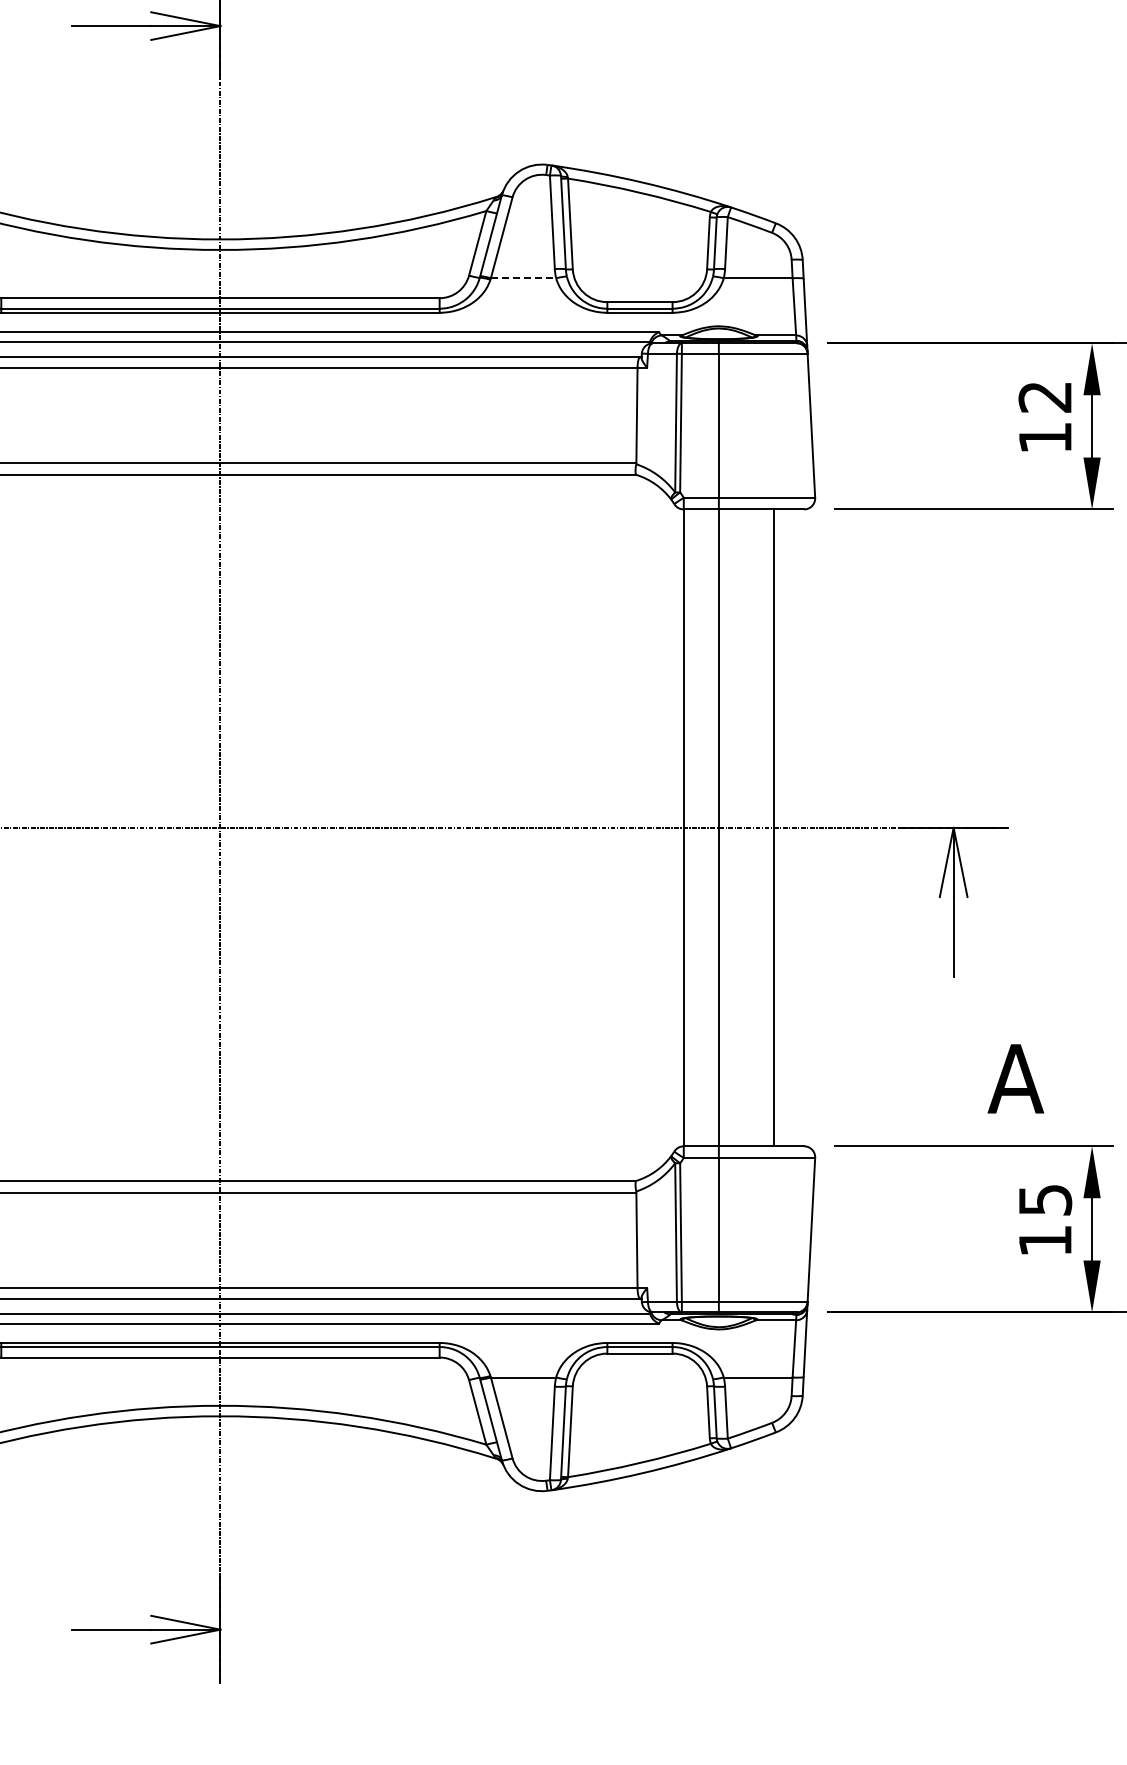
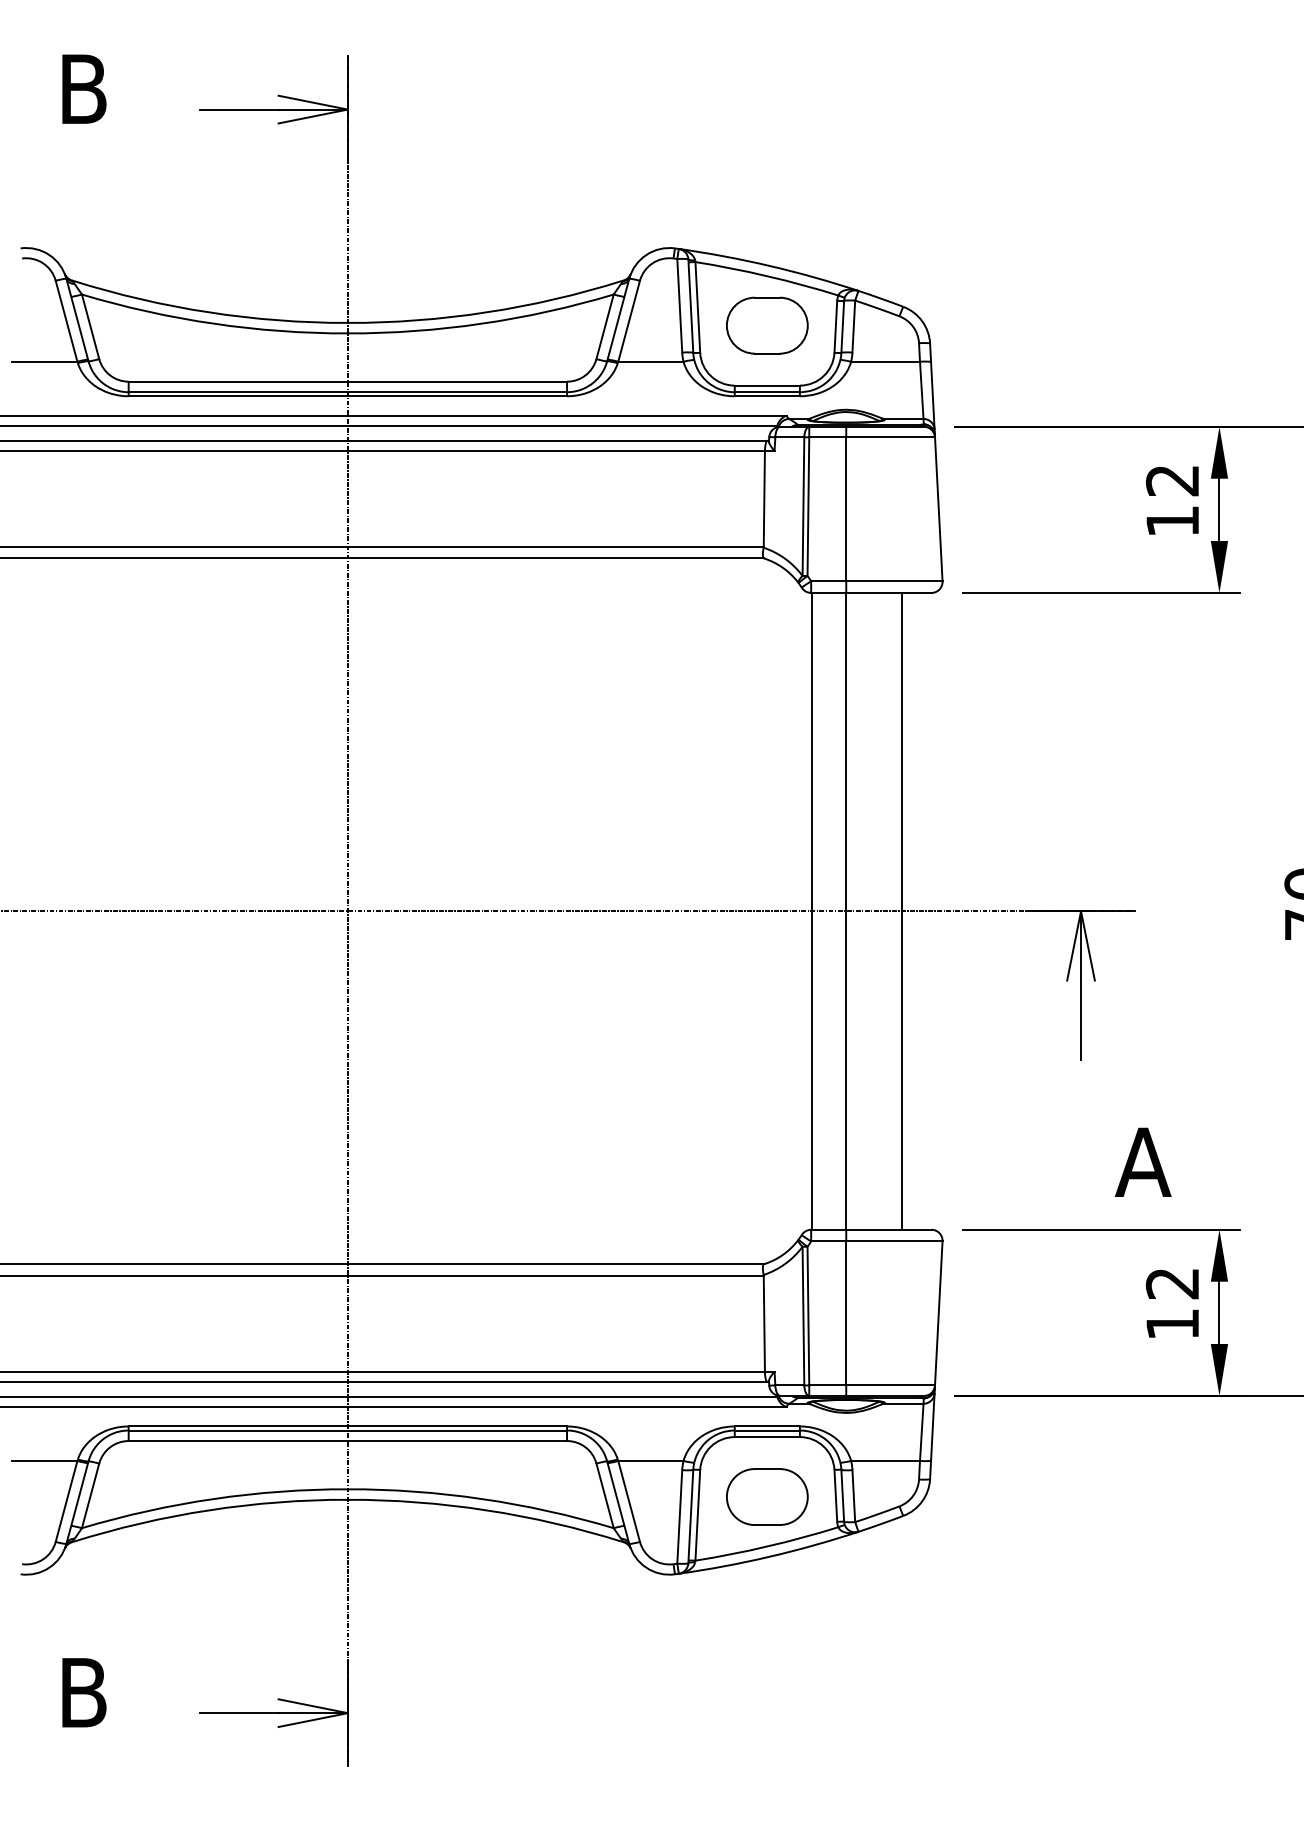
part: (640, 242) -> (767, 325), added
line: (523, 278) -> (650, 361), dashed -> solid
text: (1045, 1200) -> (1172, 1283), 15 -> 12
part: (640, 1413) -> (767, 1496), added

